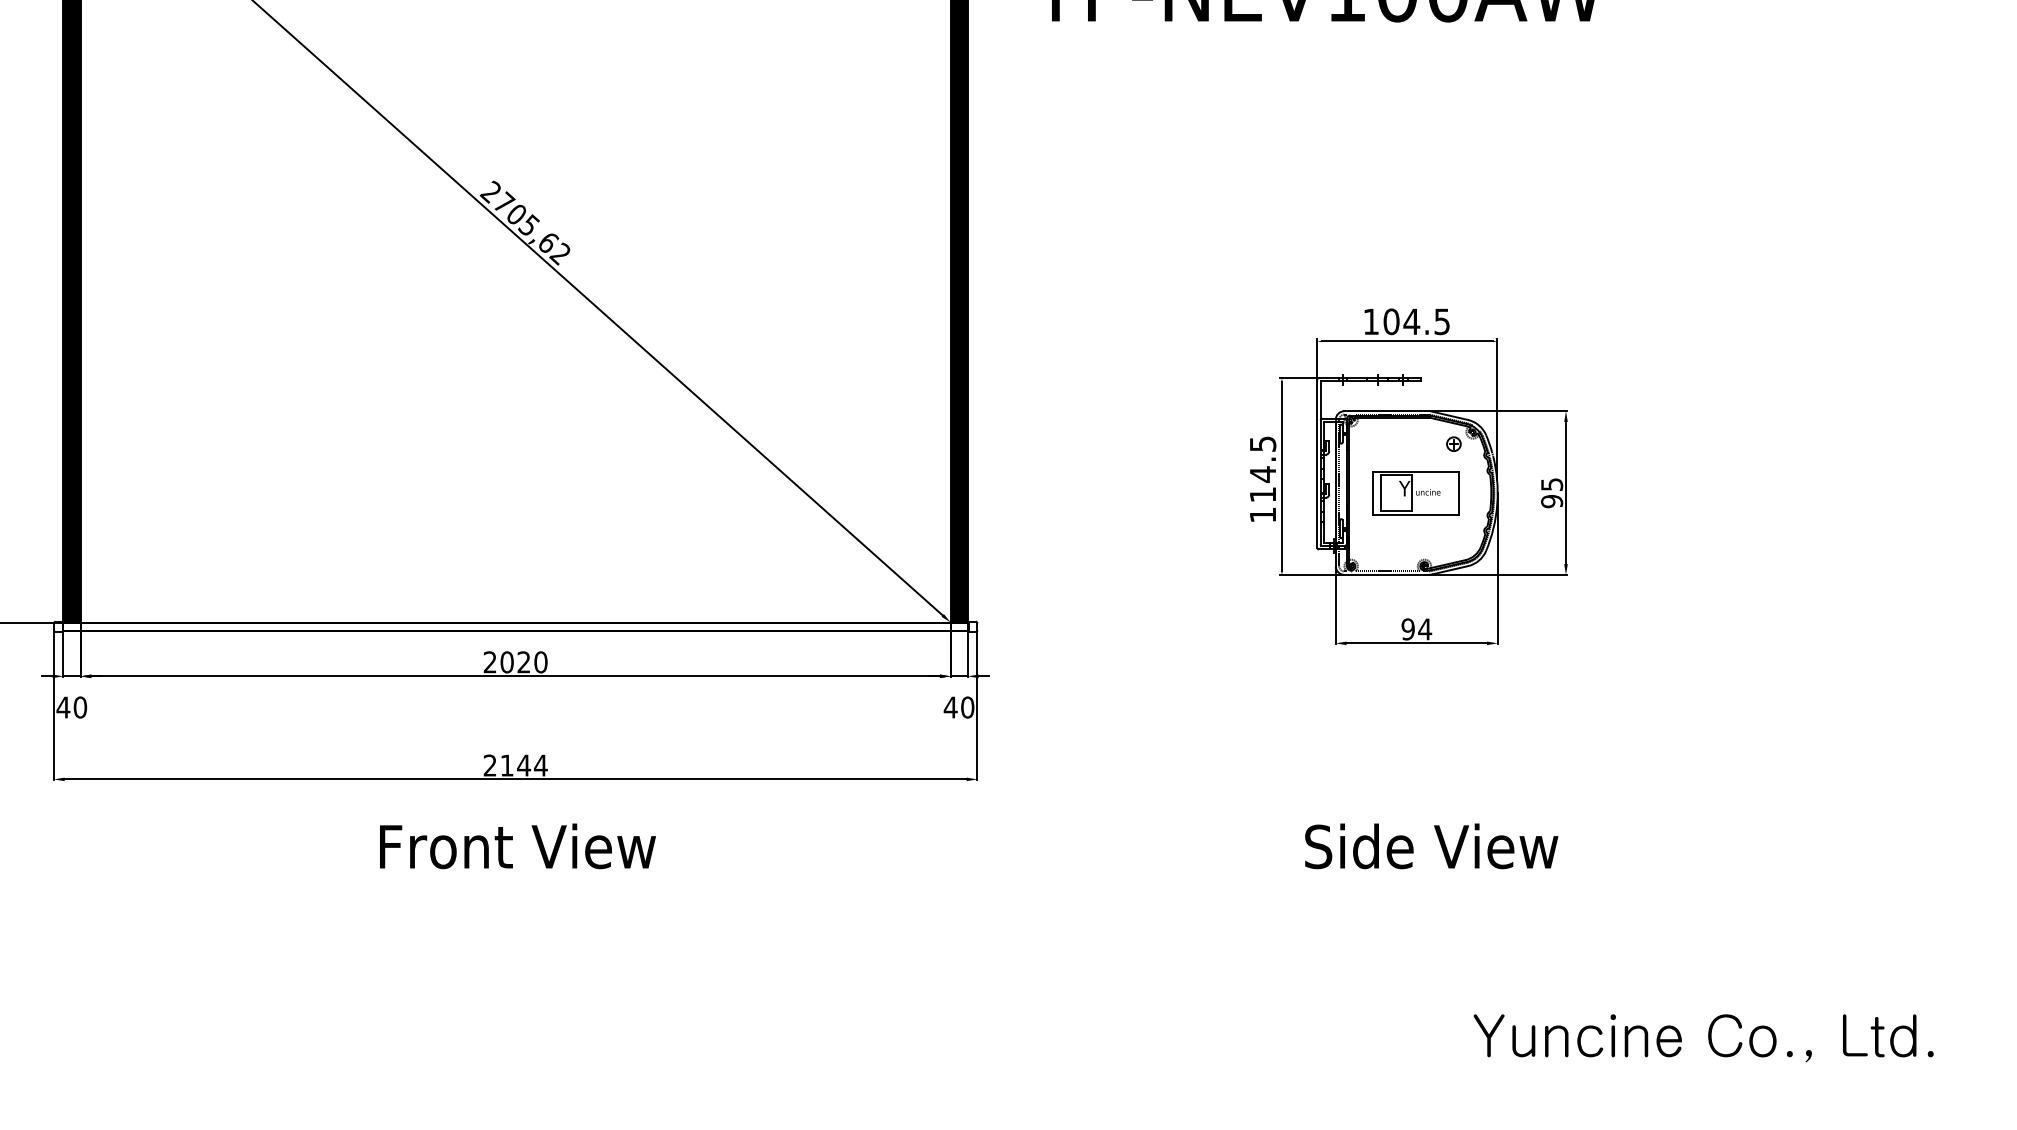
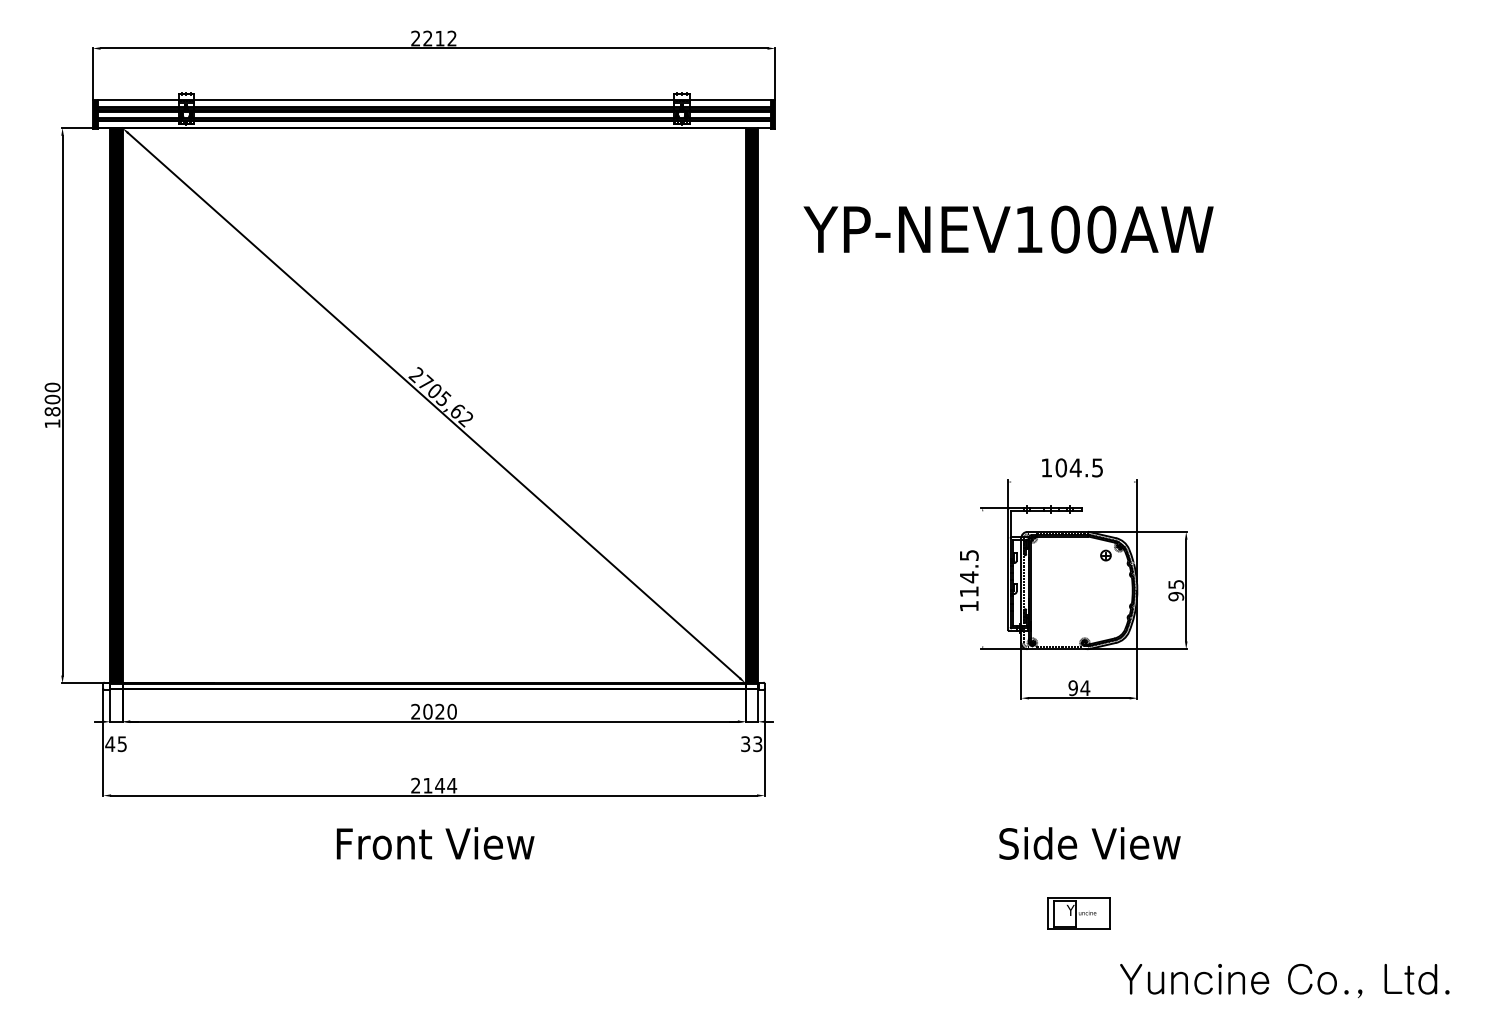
line: (1407, 342) -> (1072, 482), removed
line: (1281, 476) -> (982, 578), removed
part: (1415, 492) -> (1078, 913), moved
text: (80, 708) -> (122, 744), 40 -> 45
text: (958, 708) -> (751, 744), 40 -> 33

